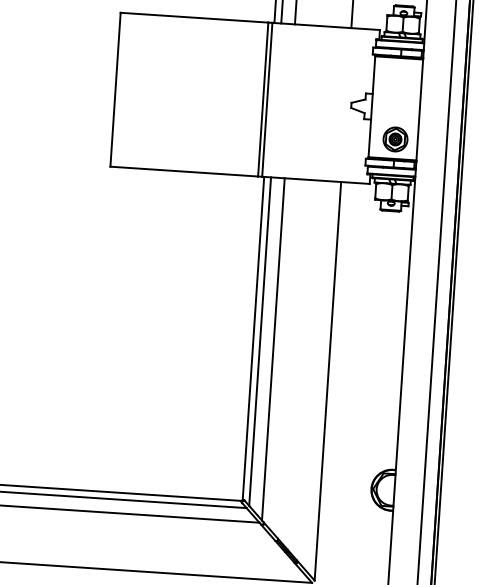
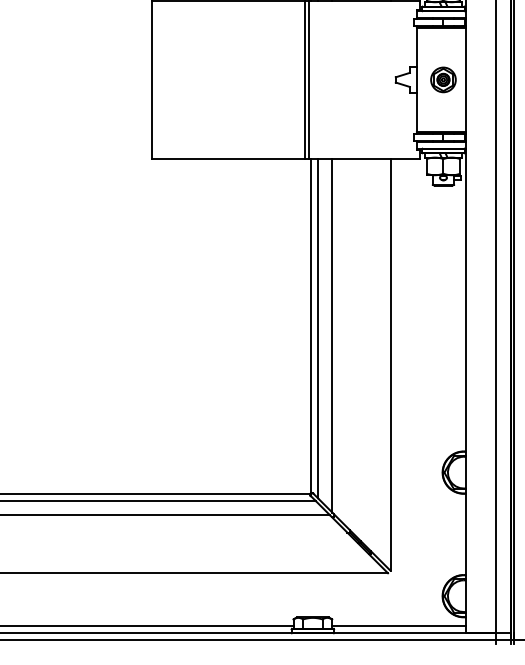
part: (395, 139) -> (443, 79), moved

